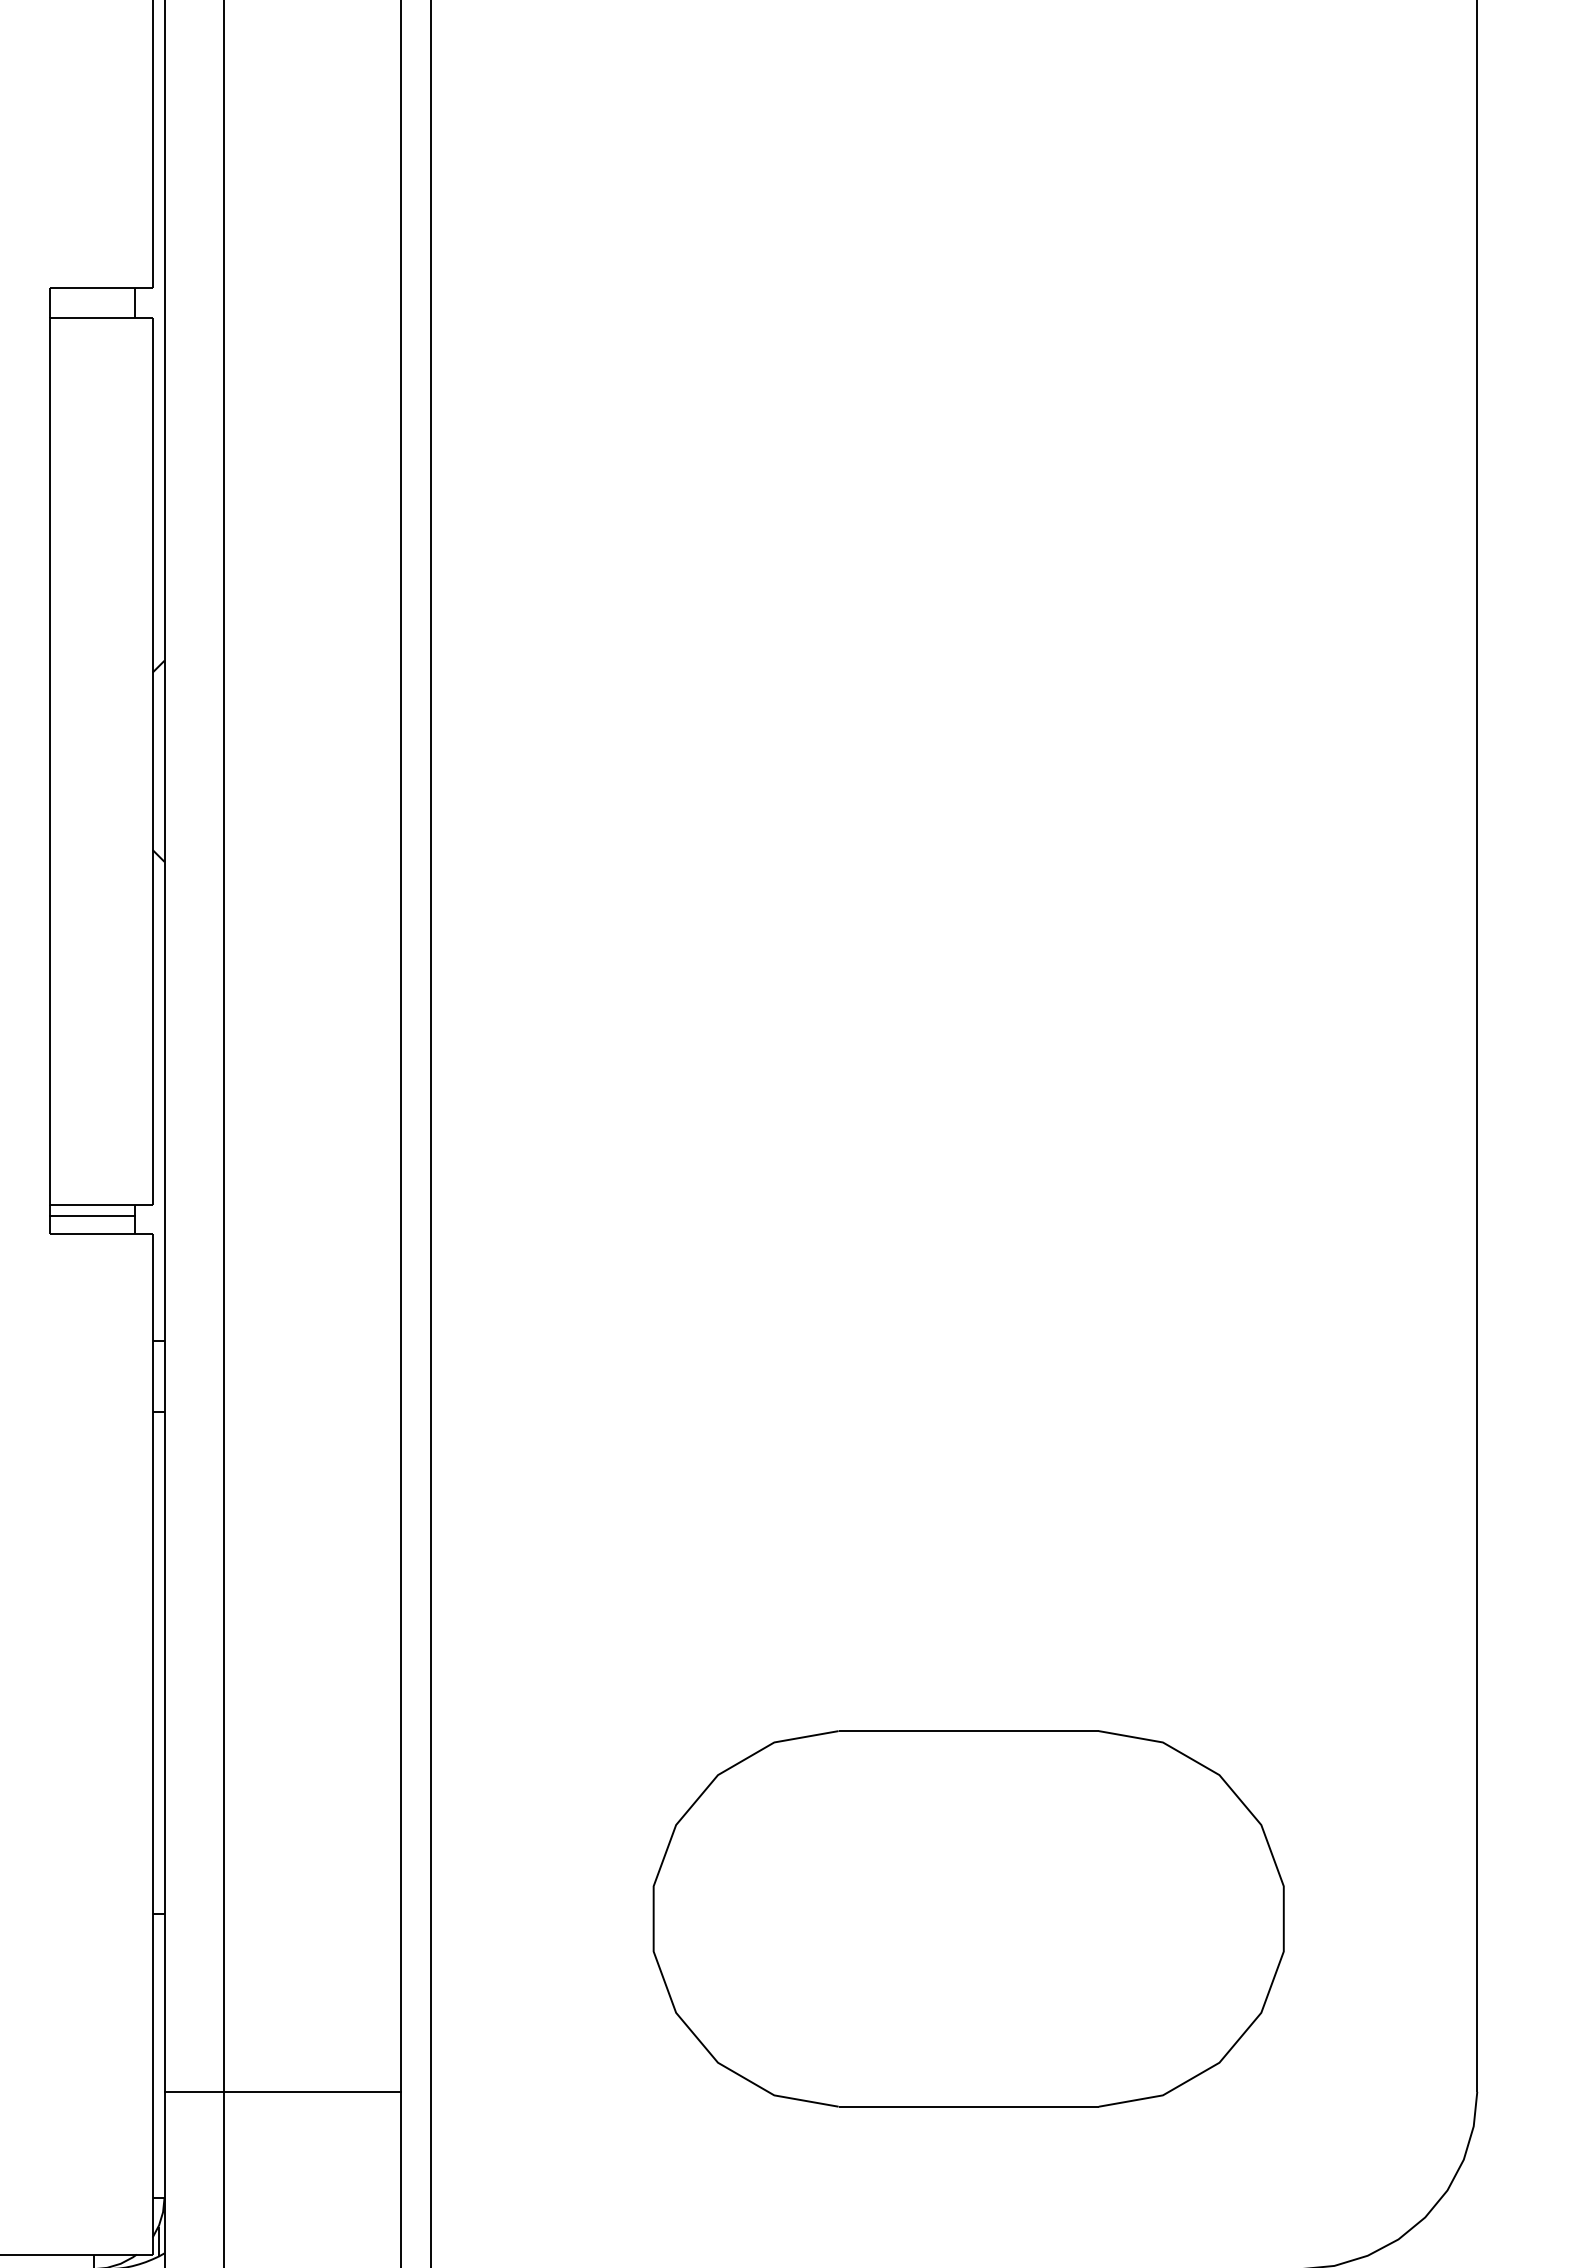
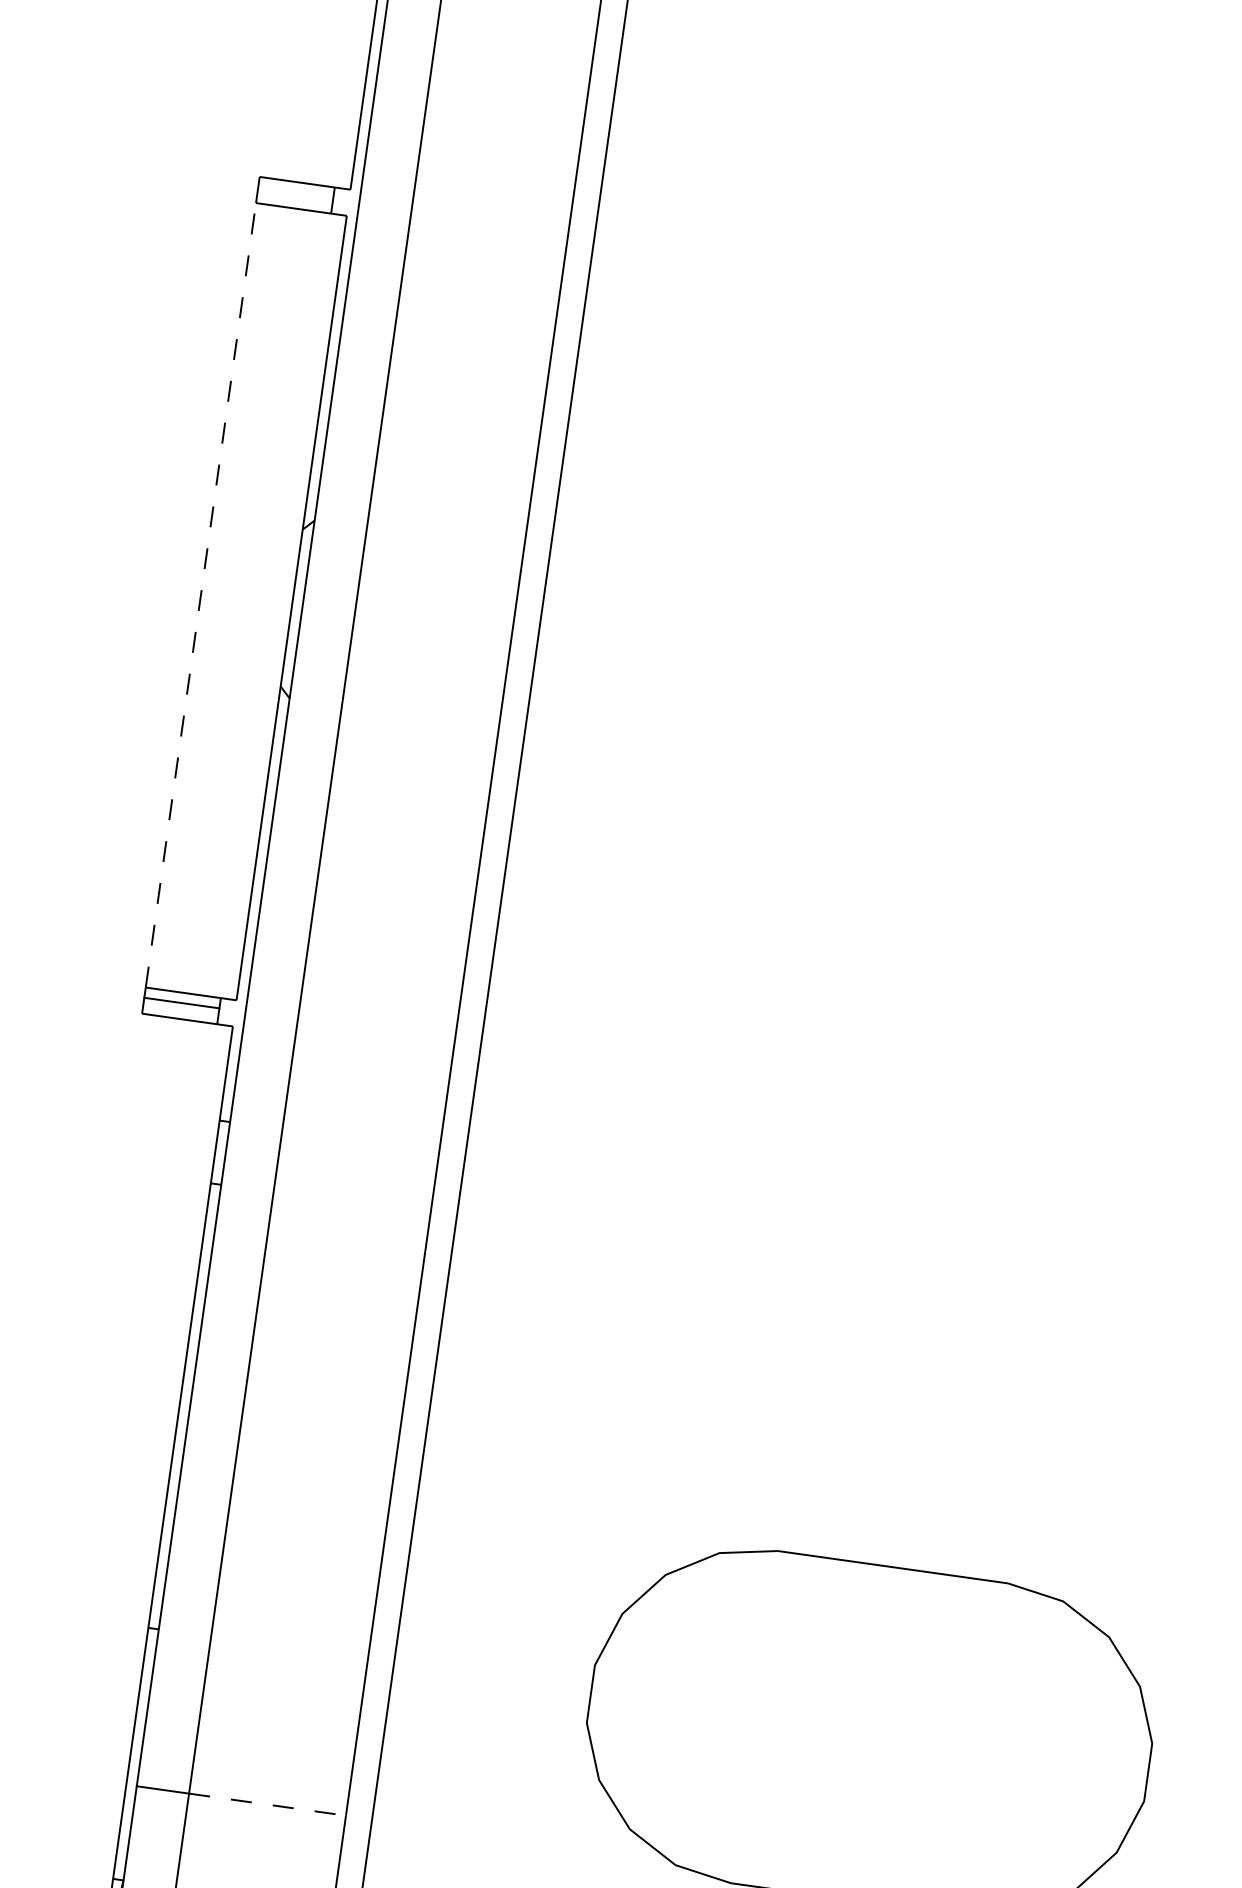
line: (50, 761) -> (201, 595), solid -> dashed
line: (312, 2091) -> (267, 1804), solid -> dashed

